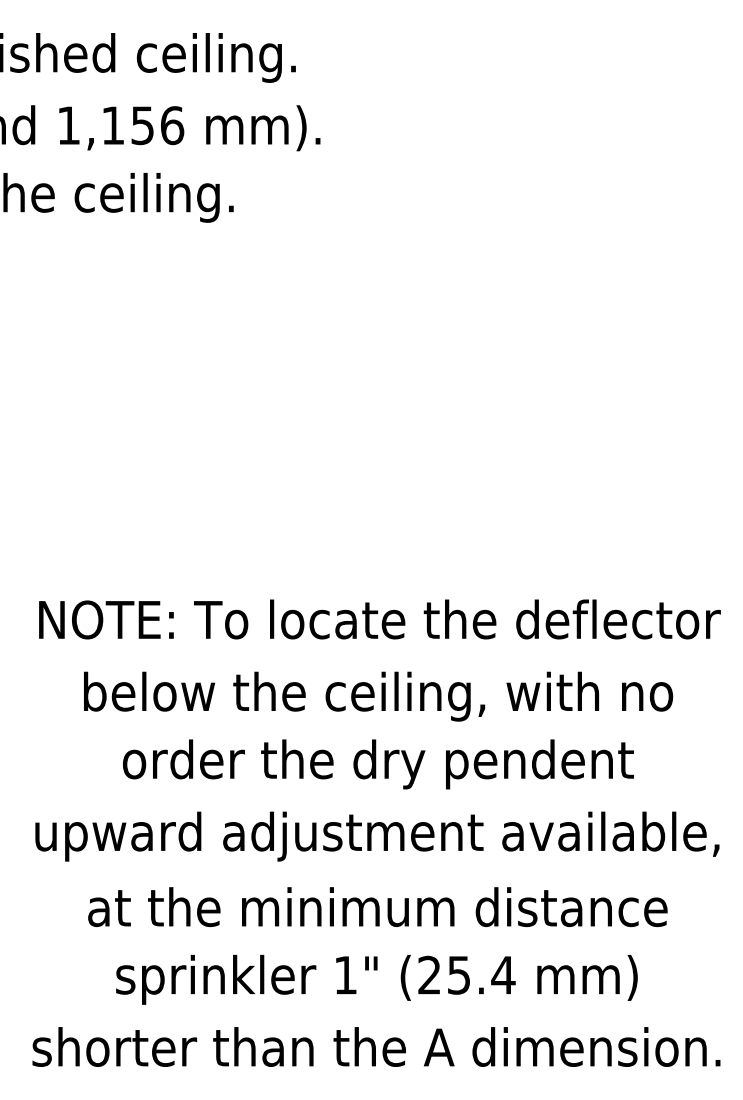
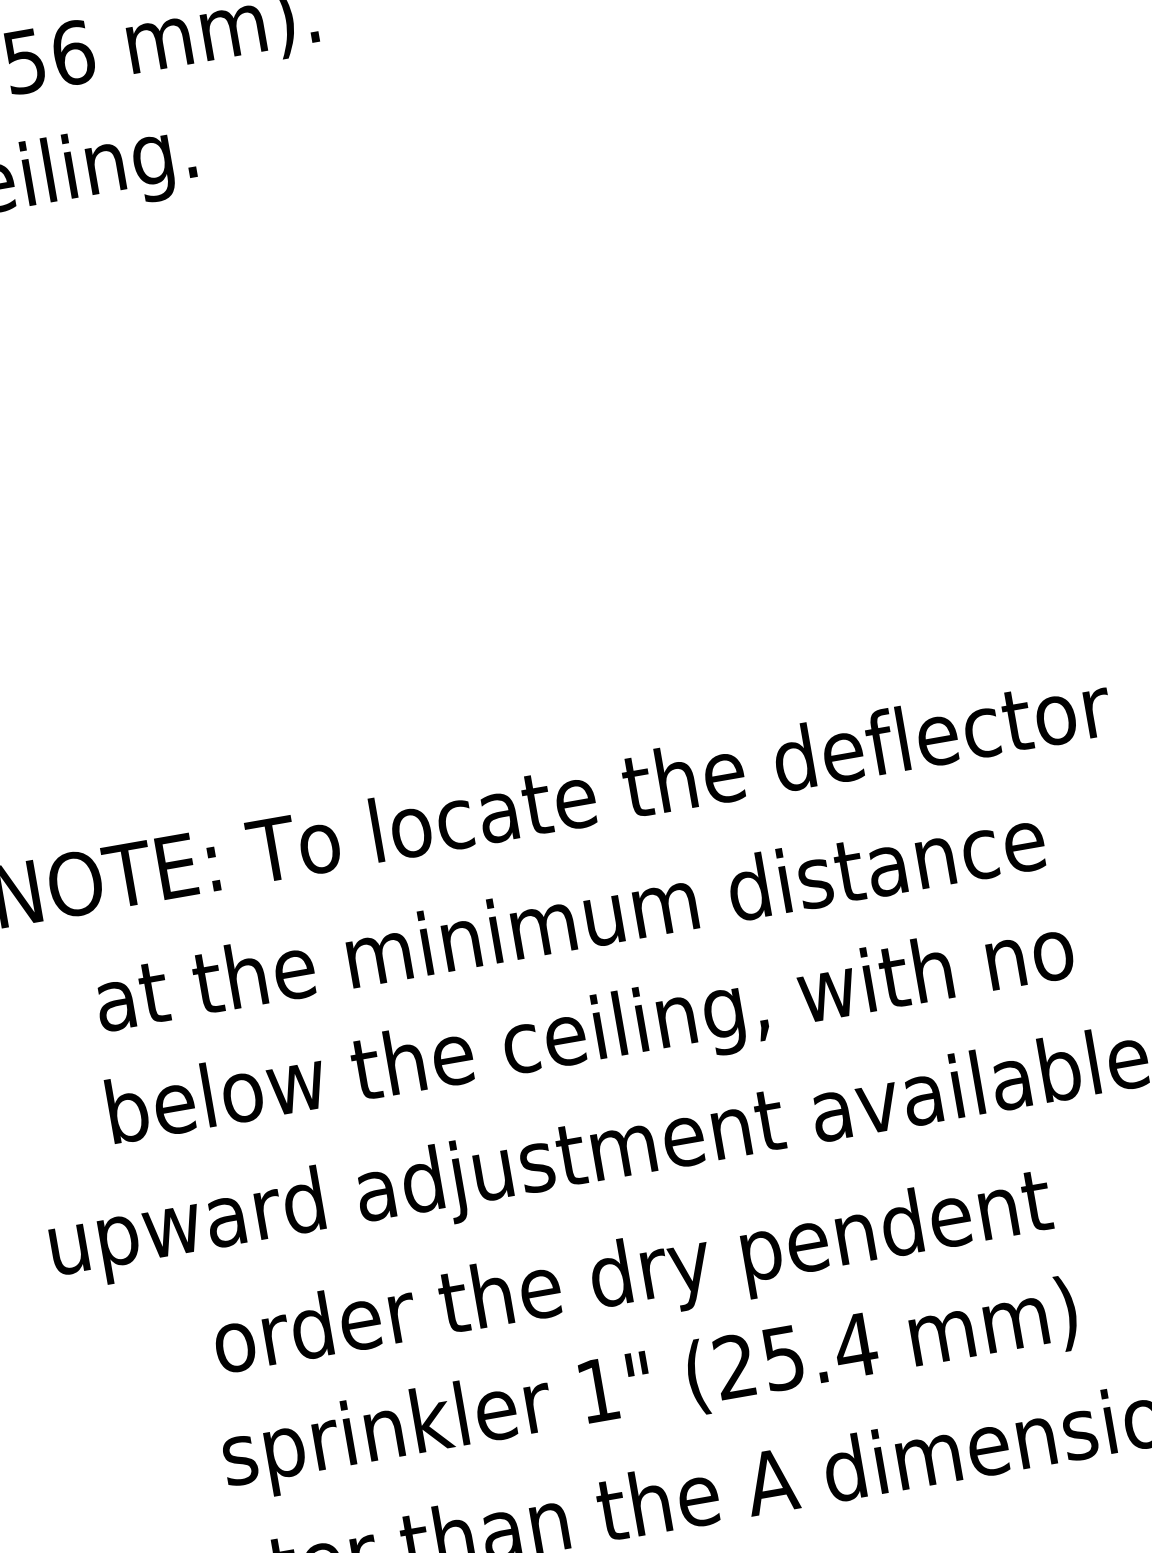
text: (378, 696) -> (572, 926), below the ceiling, with no -> at the minimum distance
text: (378, 764) -> (591, 1037), order the dry pendent -> below the ceiling, with no
text: (377, 912) -> (632, 1278), at the minimum distance -> order the dry pendent

